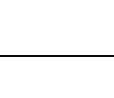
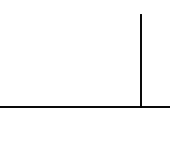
line: (106, 30) -> (140, 60), added

